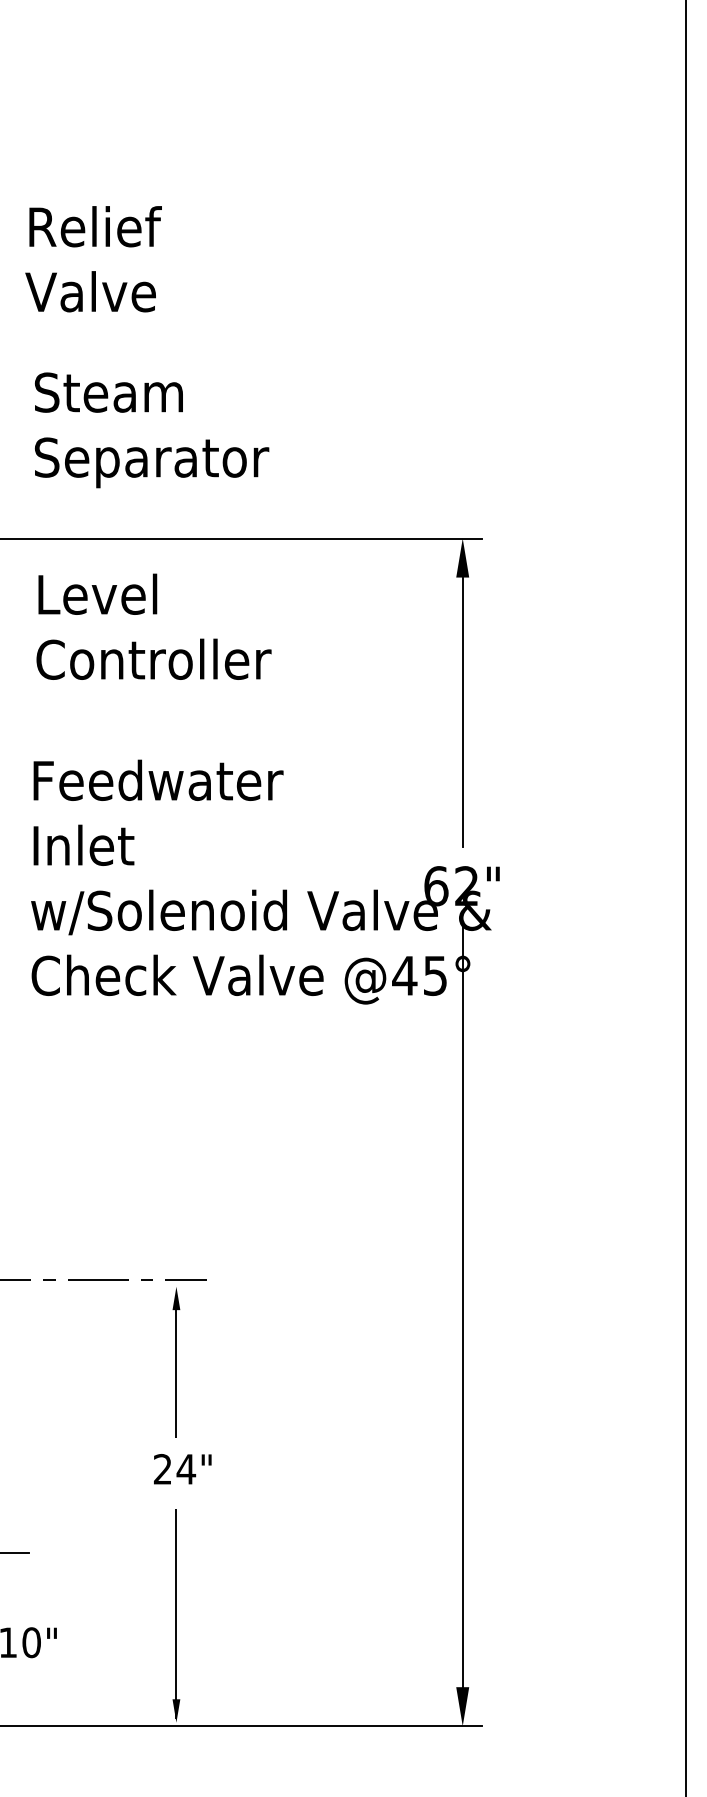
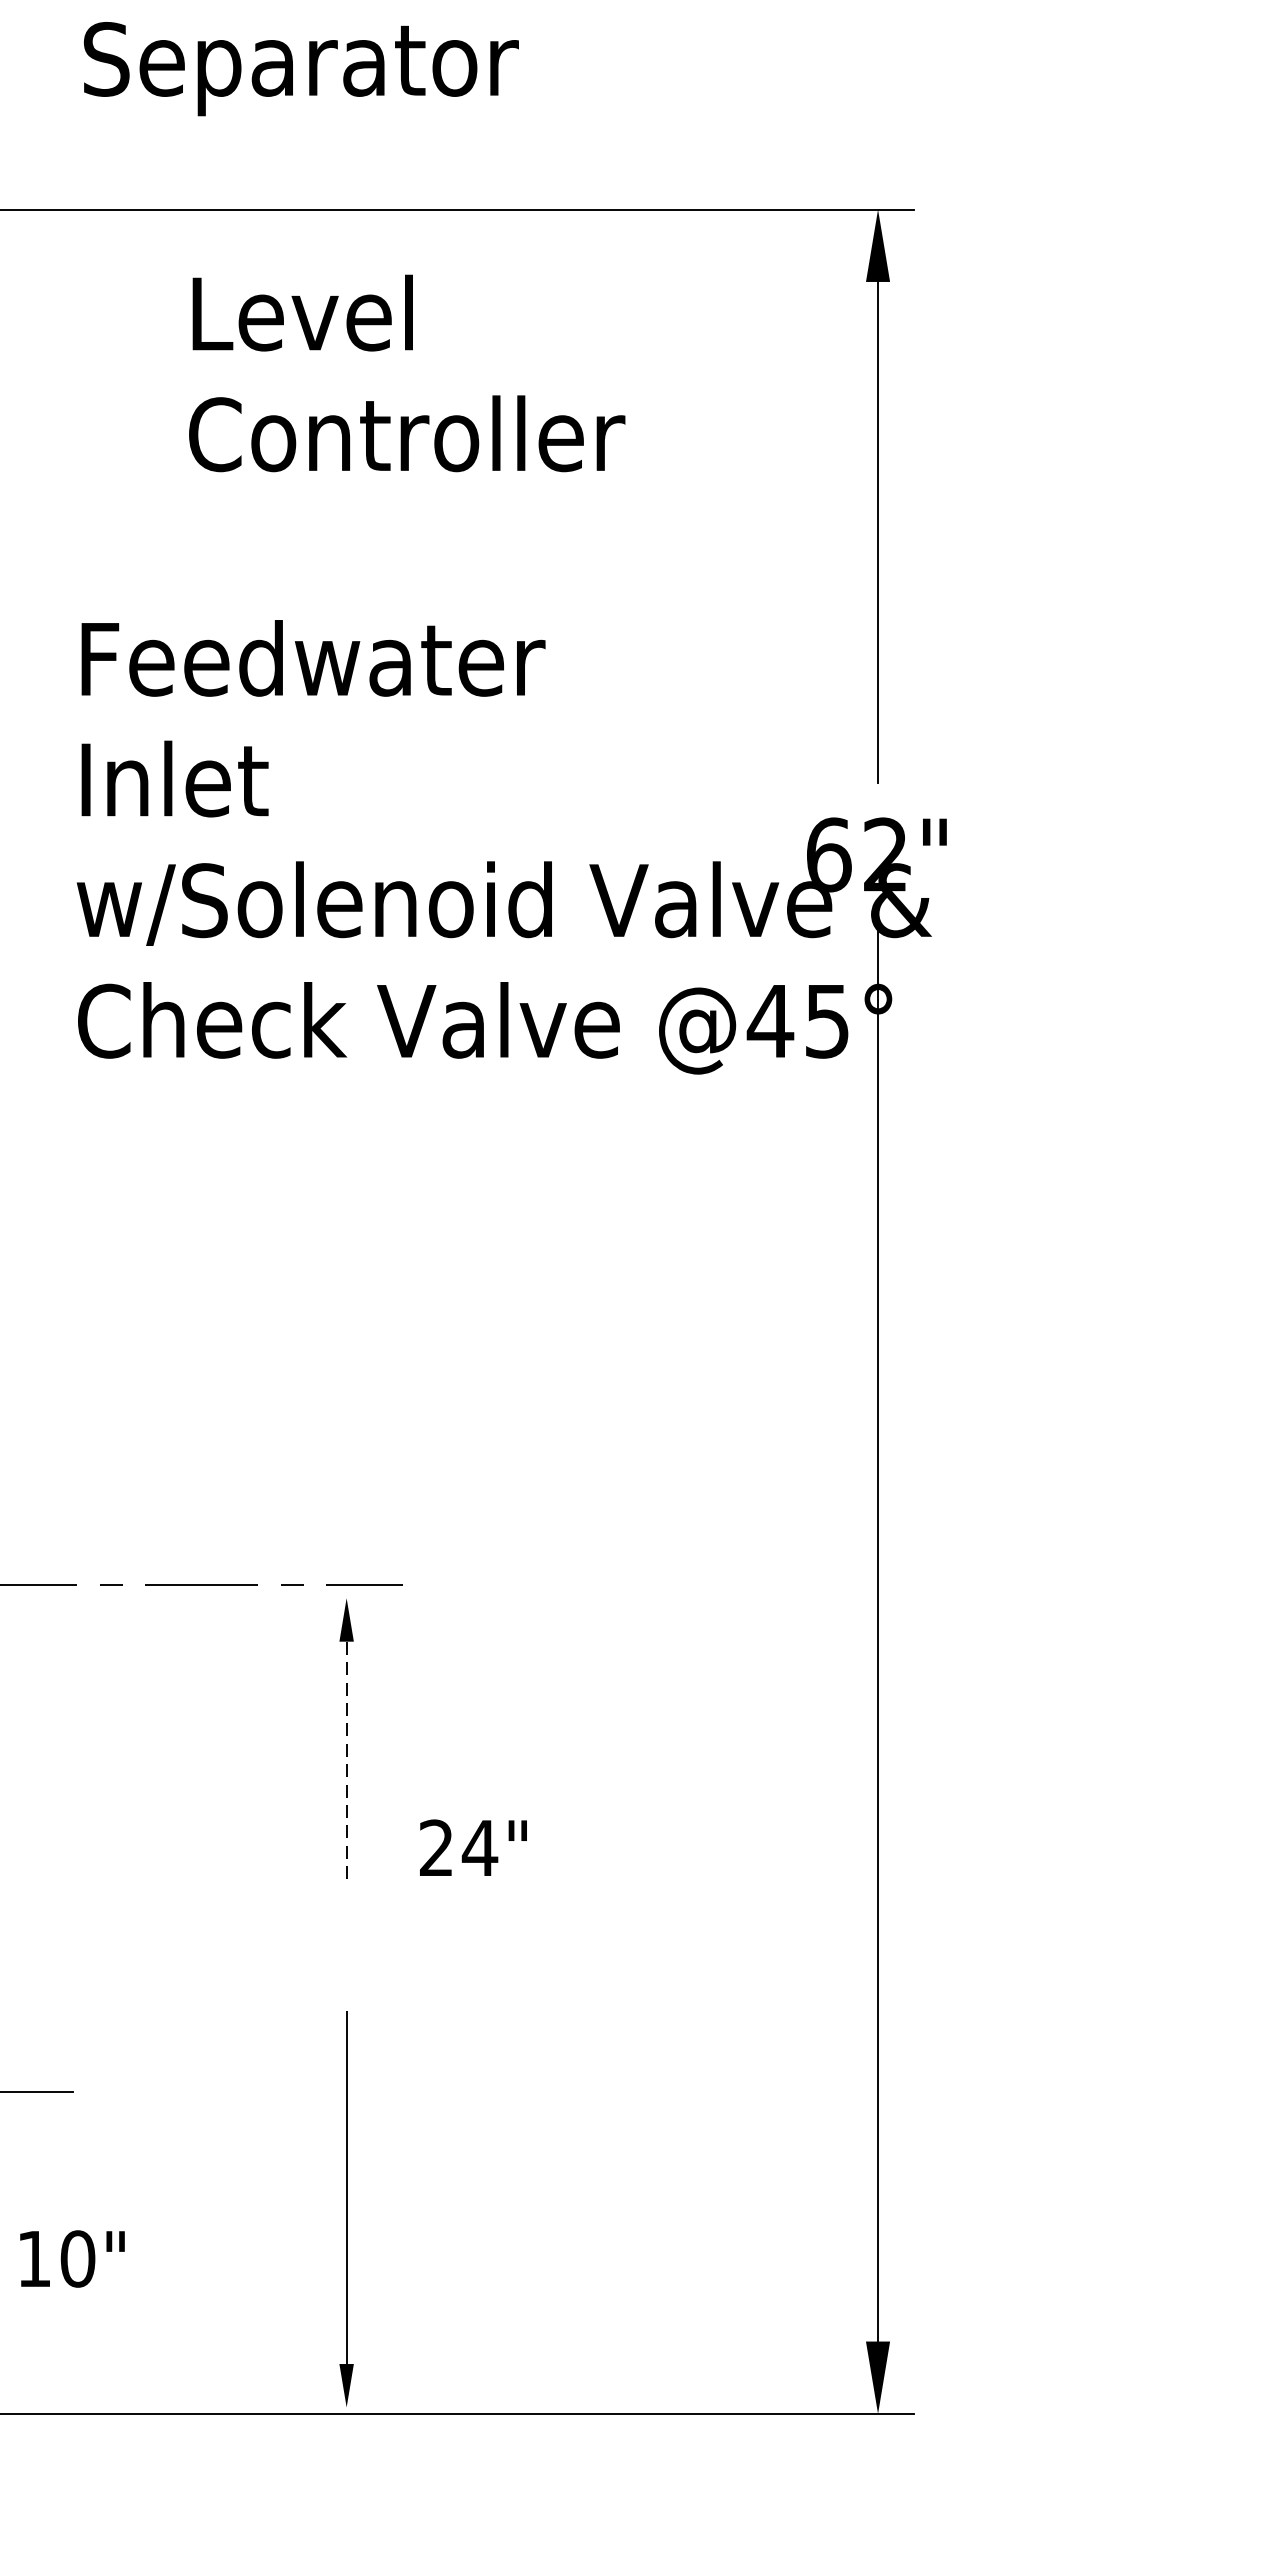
text: (153, 626) -> (406, 372), moved
line: (176, 1374) -> (346, 1761), solid -> dashed
text: (182, 1469) -> (472, 1848), moved

